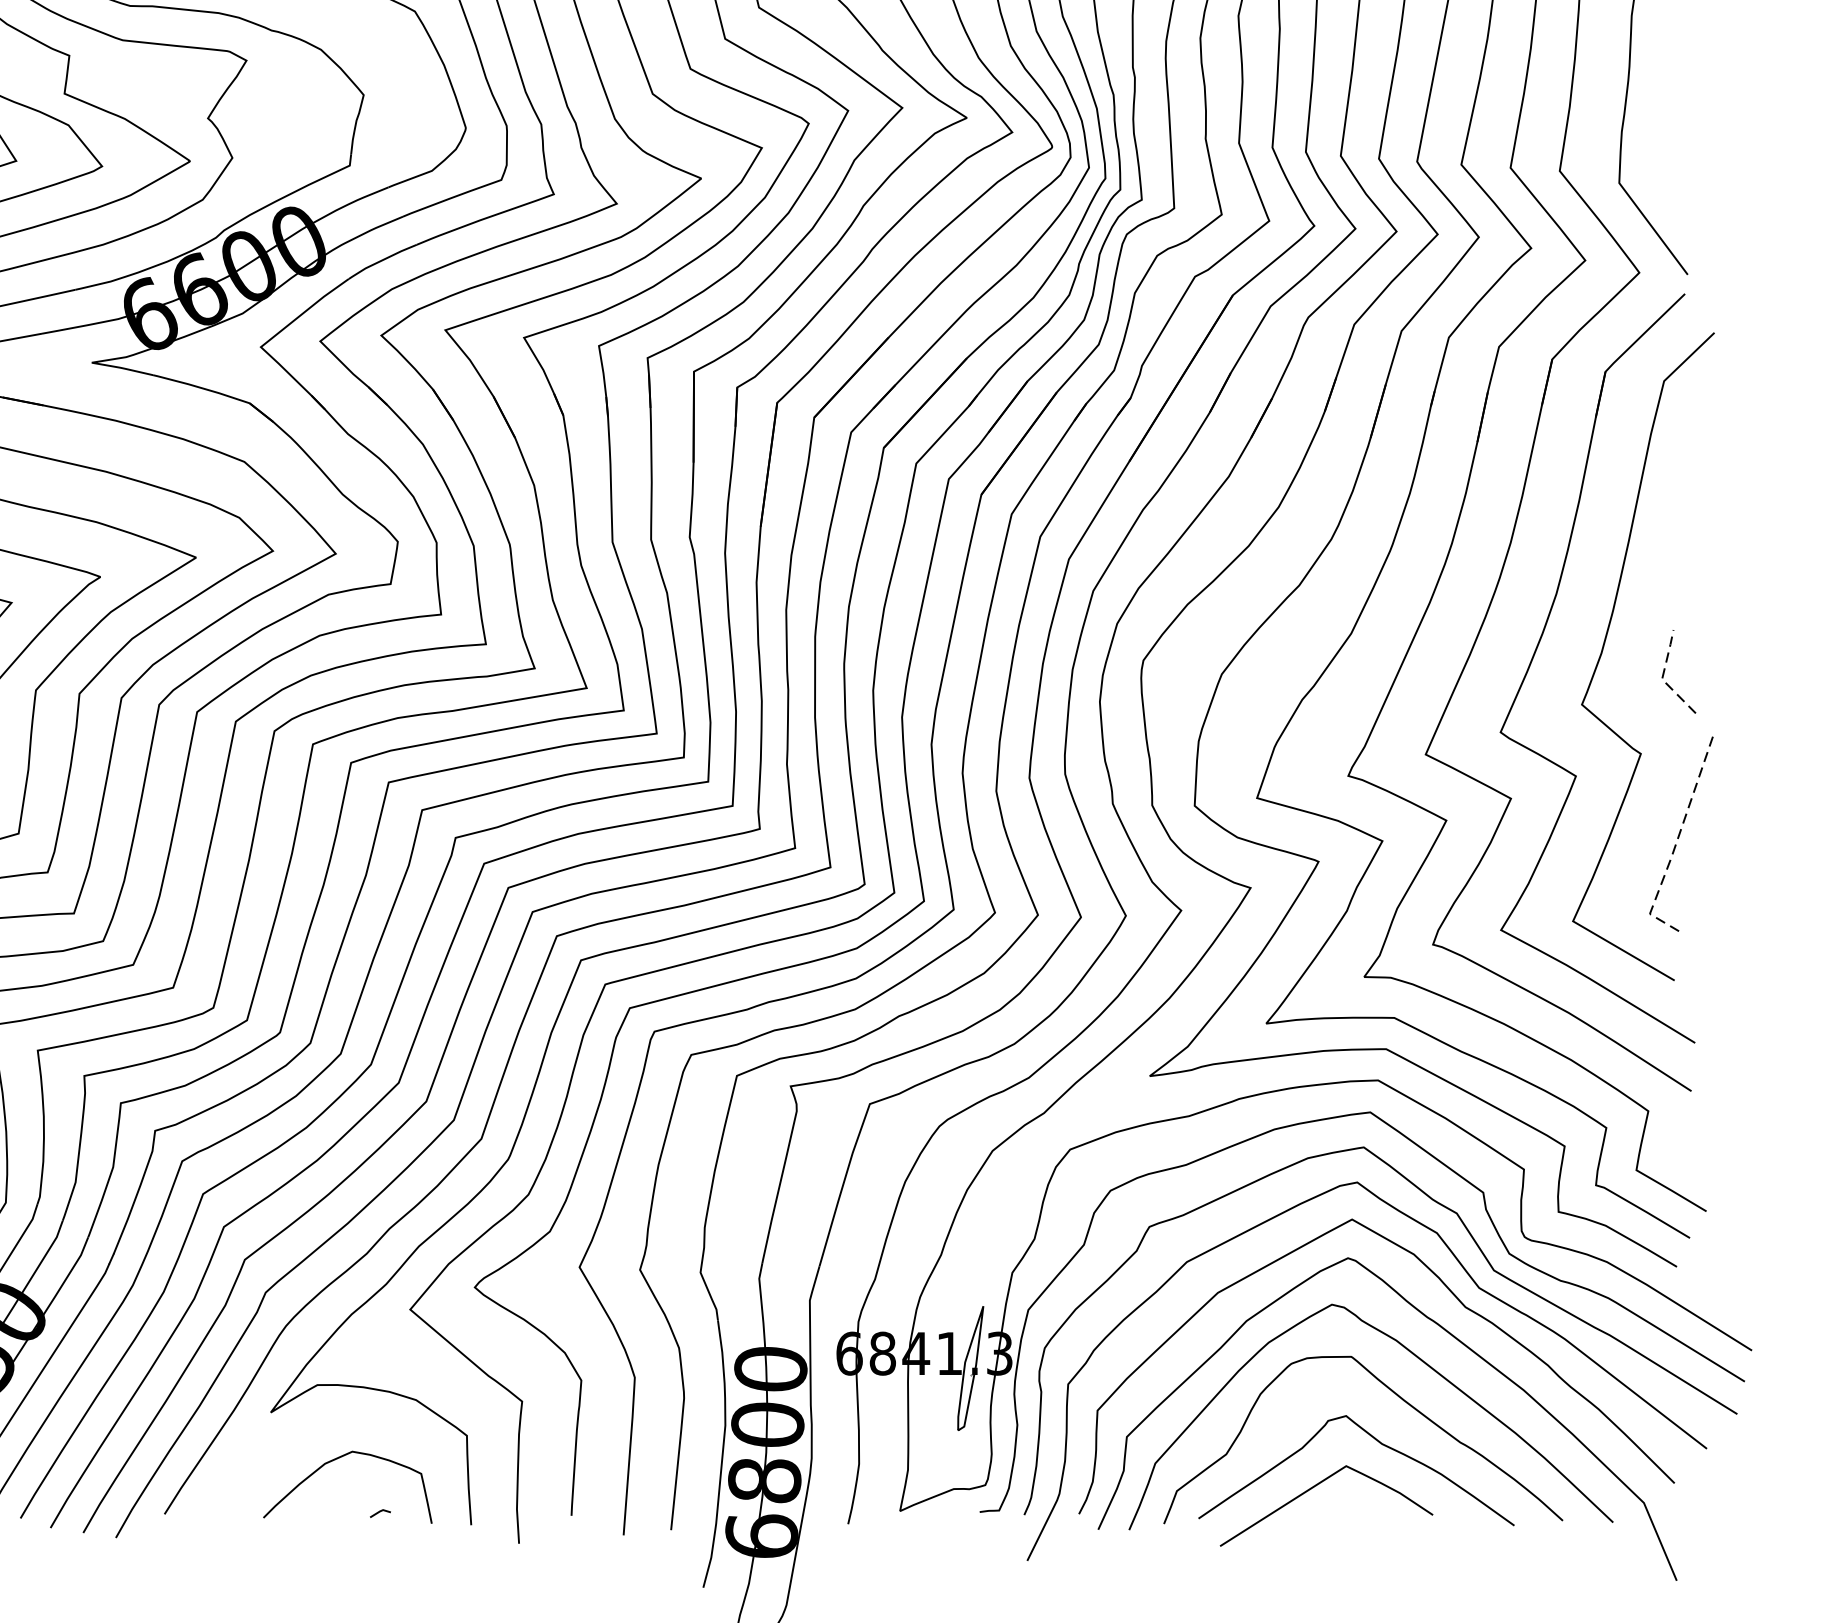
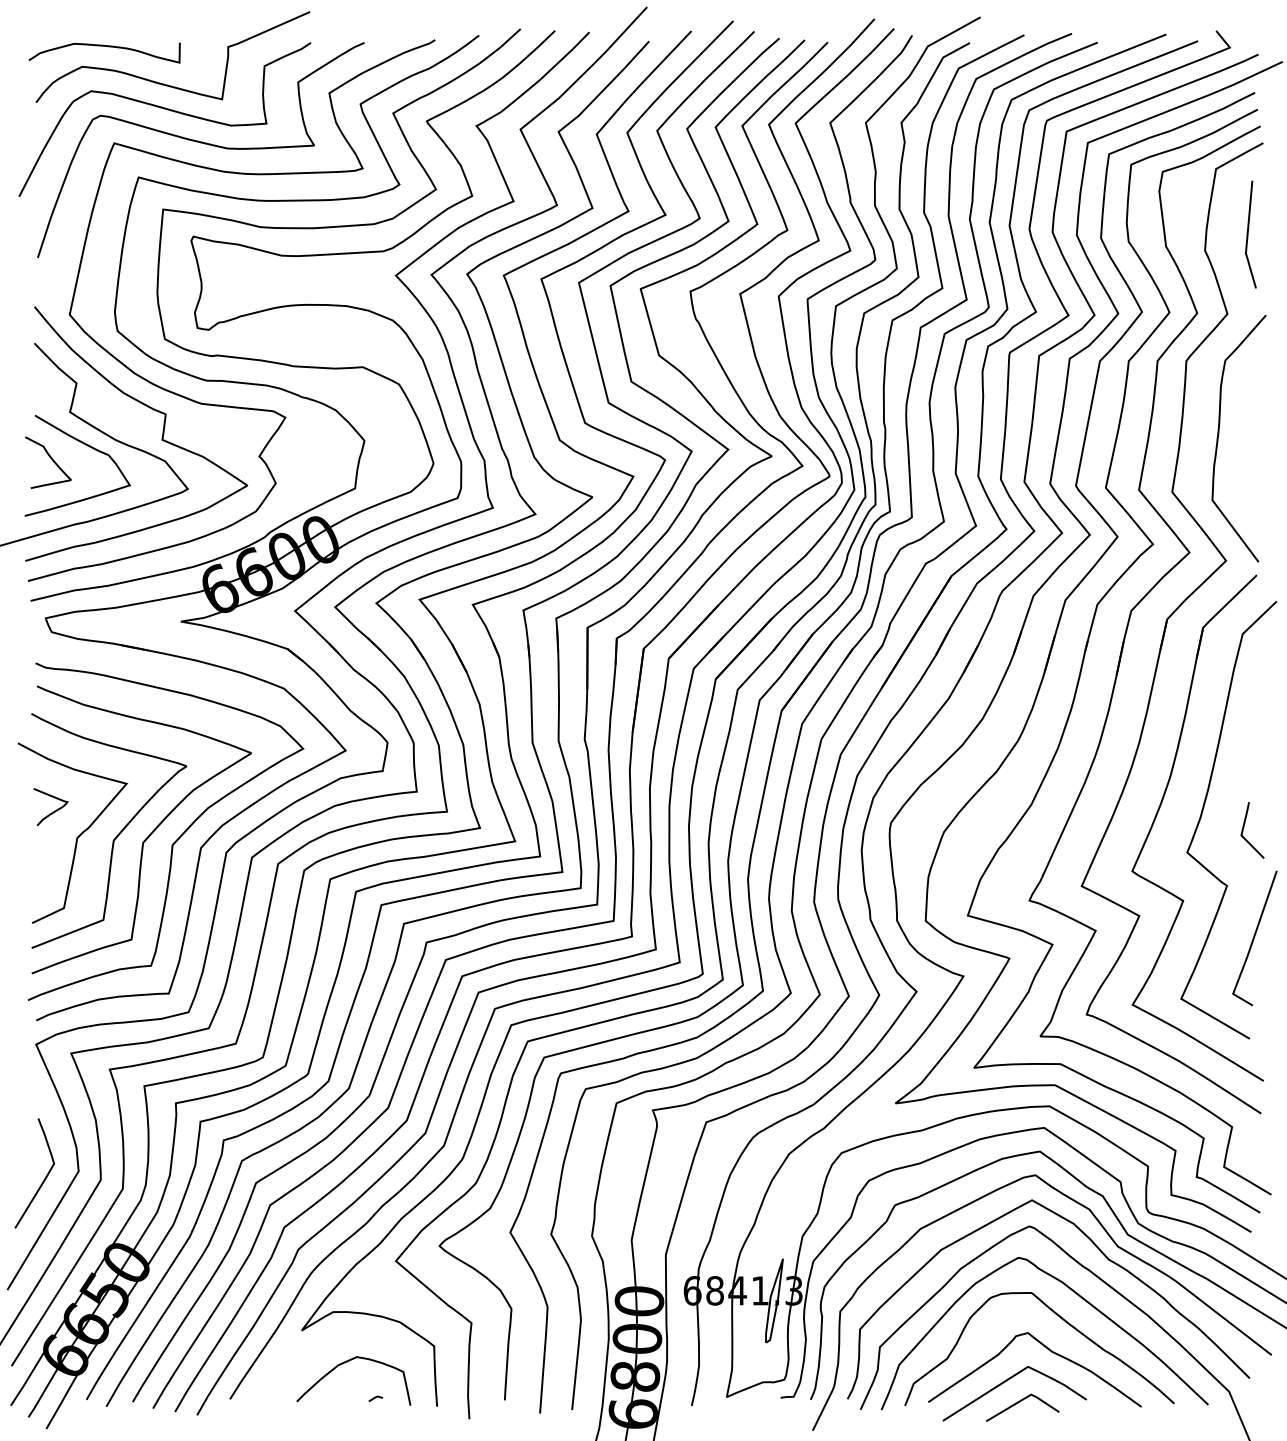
line: (1662, 677) -> (1241, 834), dashed -> solid
line: (1677, 839) -> (1251, 943), dashed -> solid
line: (1335, 1518) -> (1020, 1402), added

